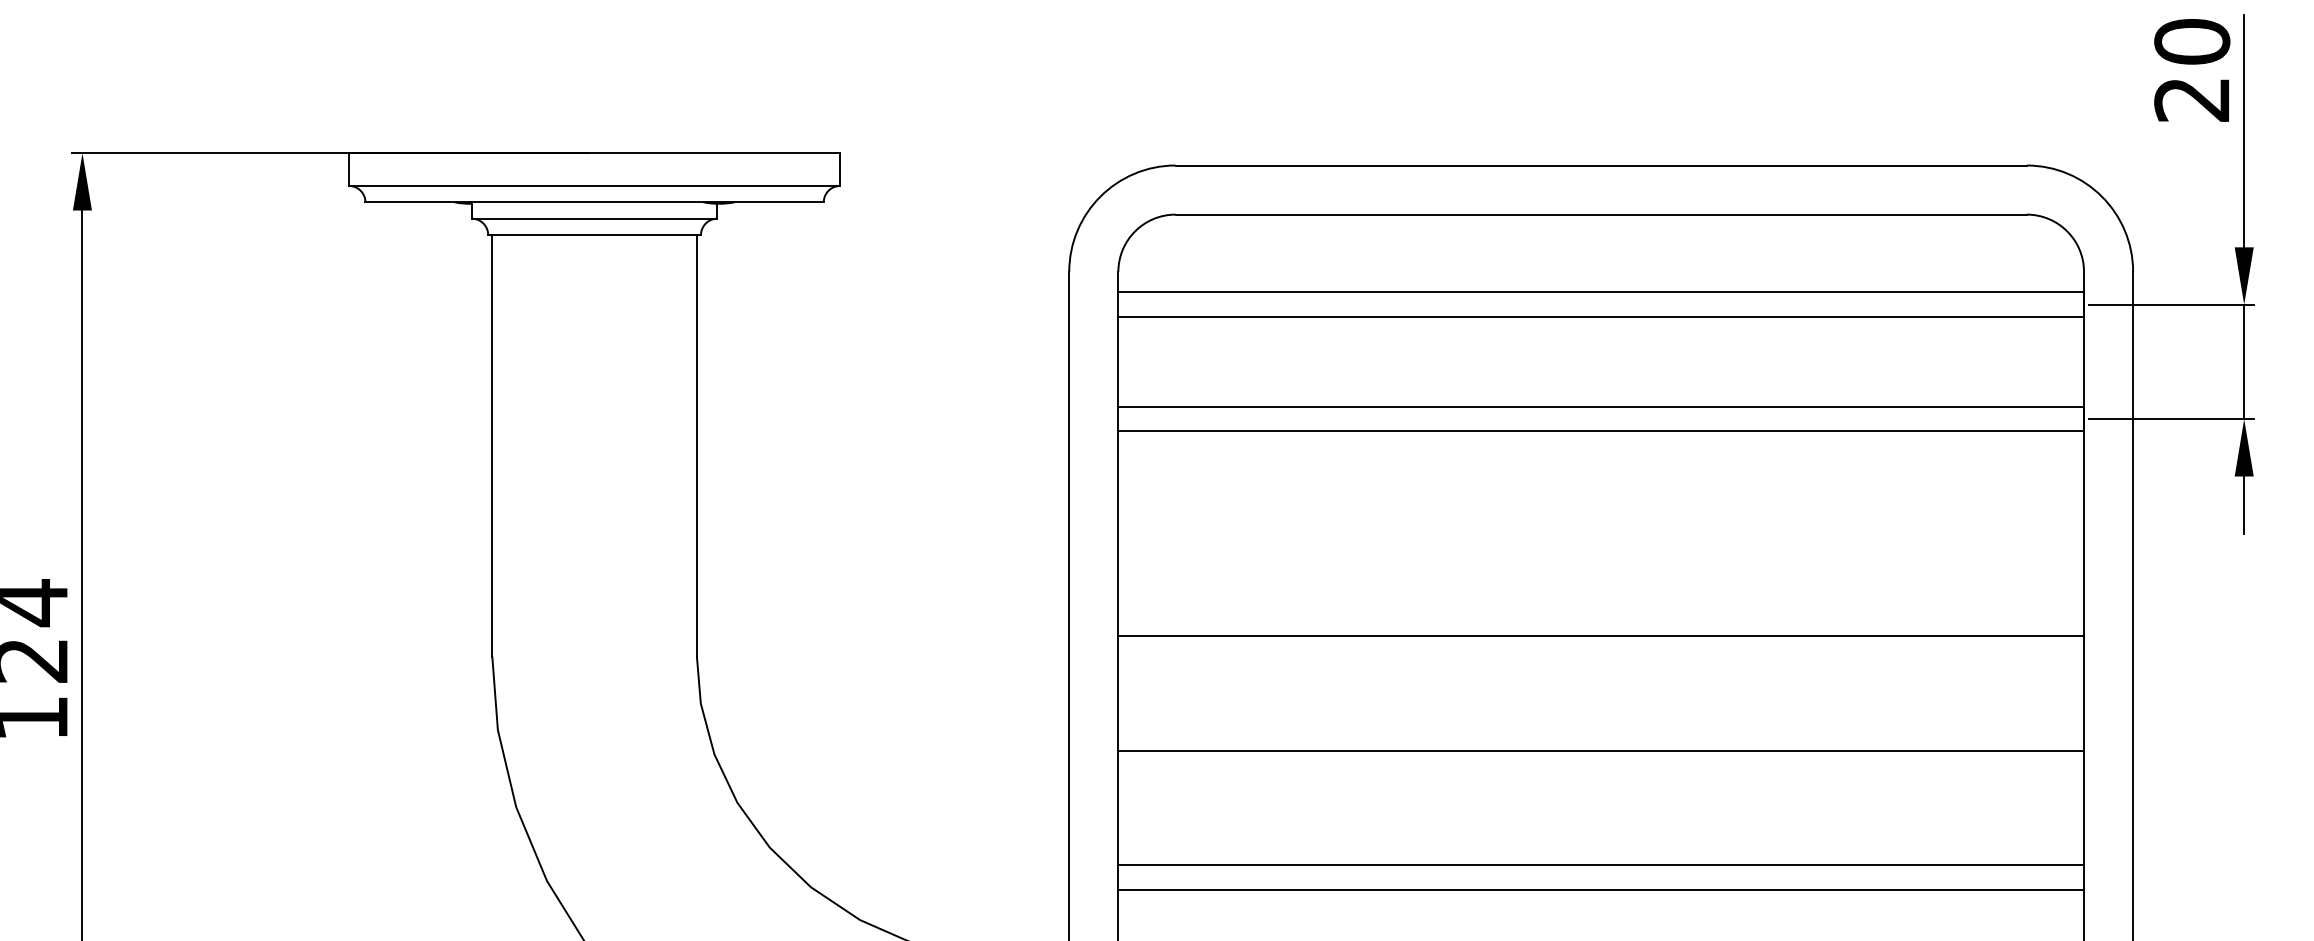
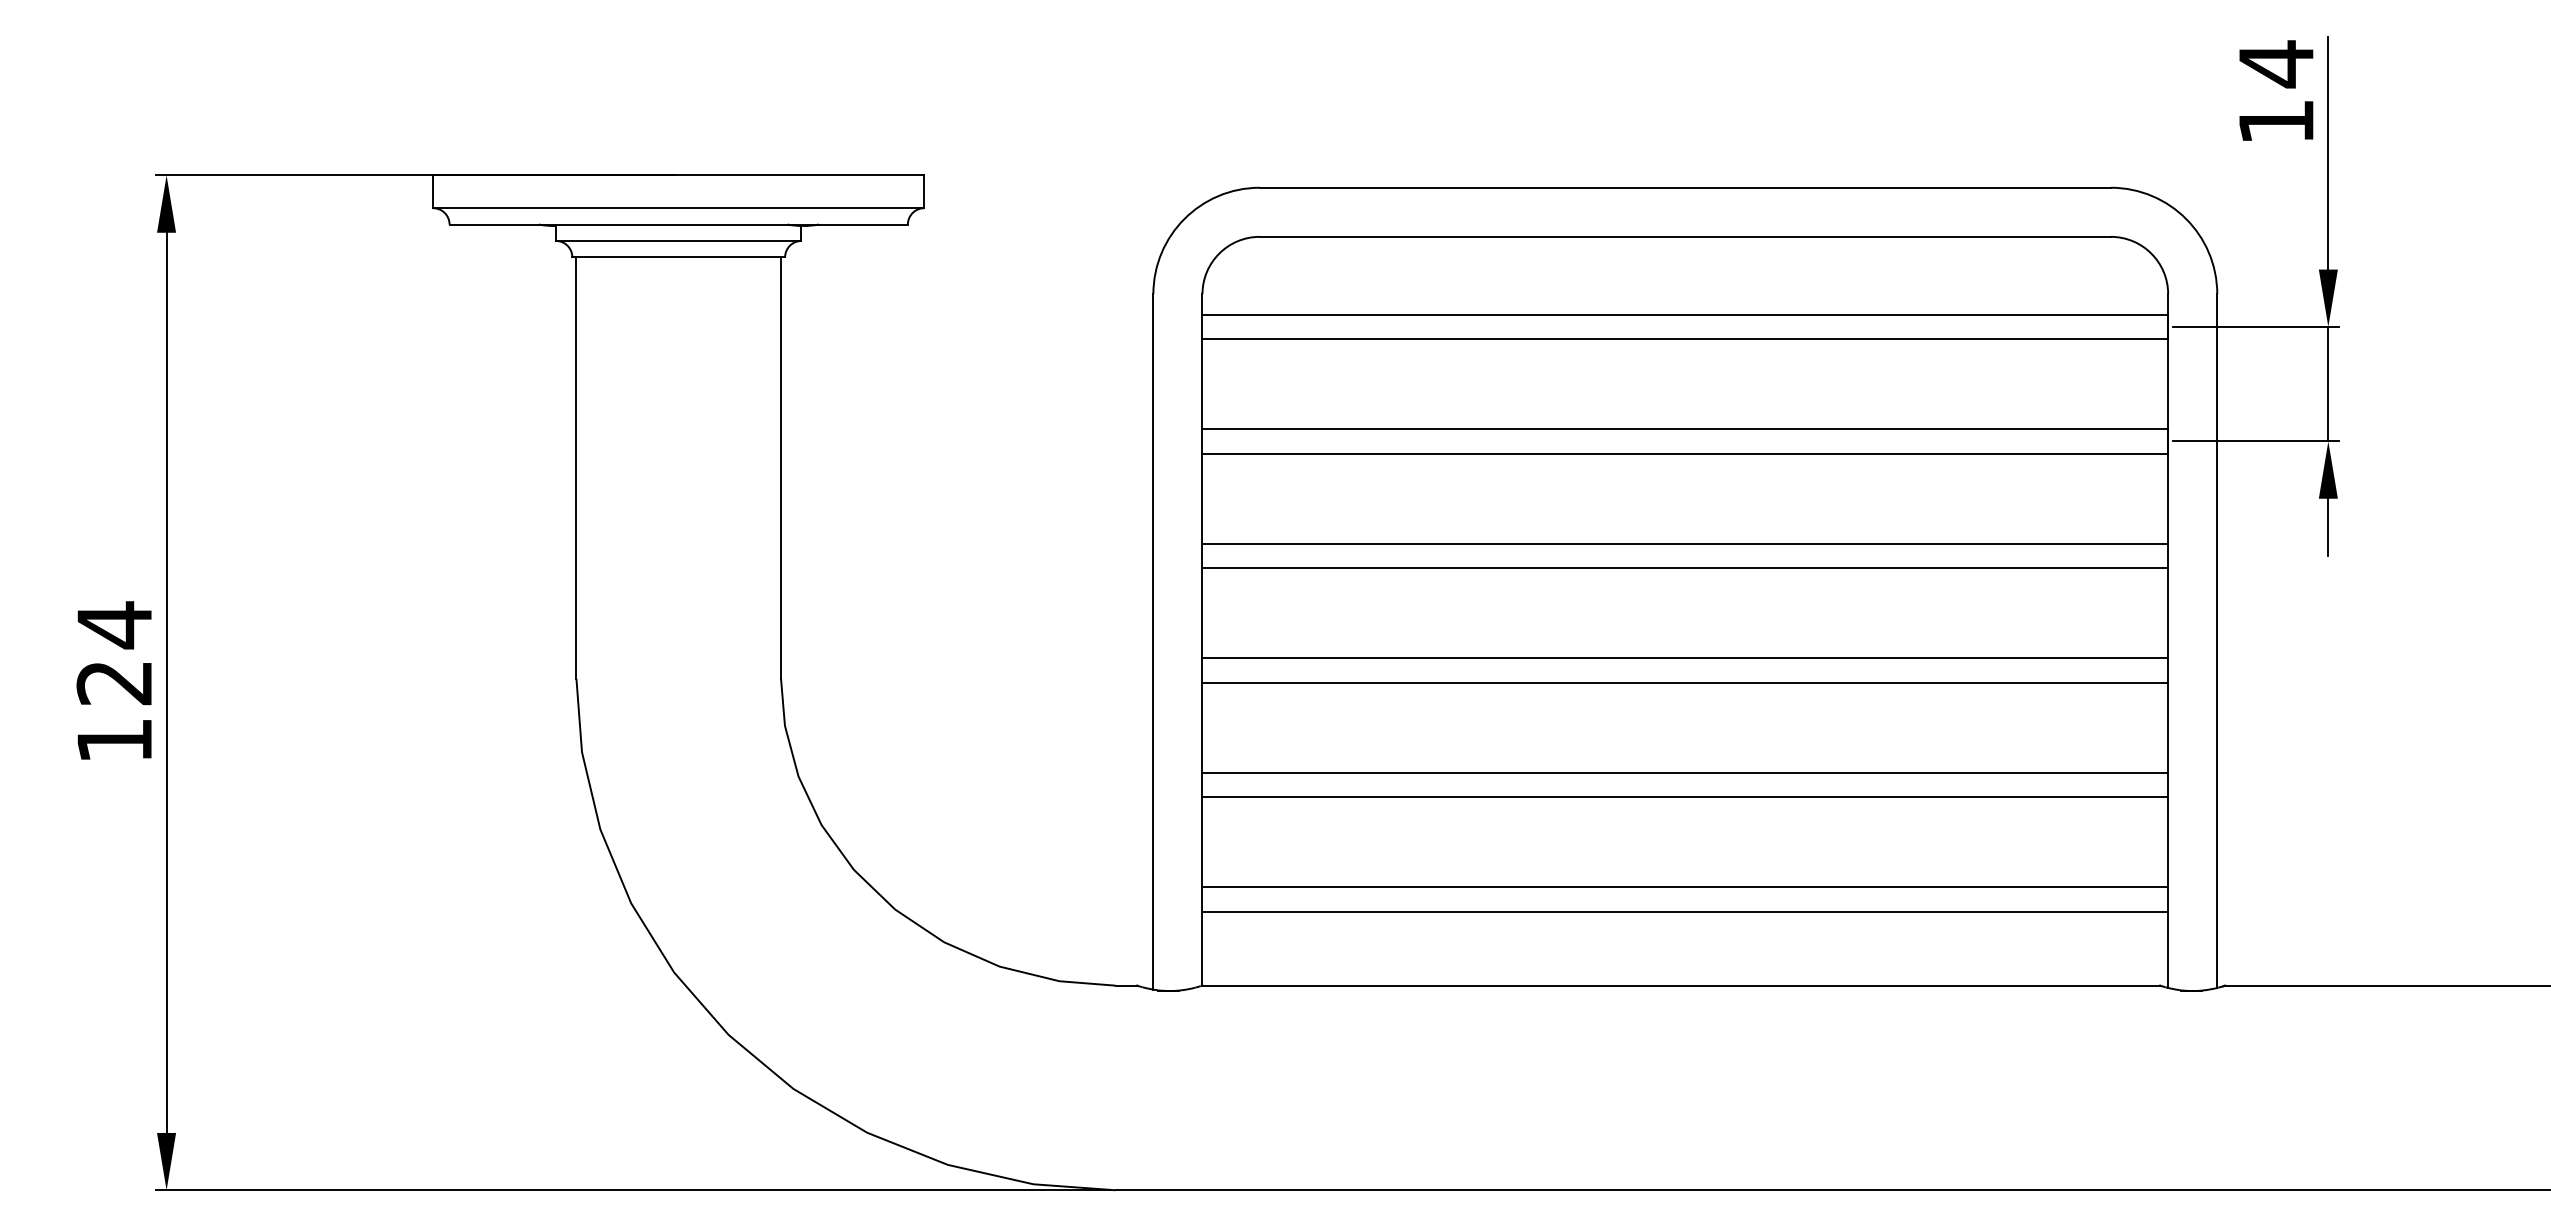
text: (2192, 70) -> (2276, 92), 20 -> 14
line: (1601, 521) -> (1685, 543), added
line: (1601, 546) -> (1685, 568), added
line: (1601, 660) -> (1685, 682), added
line: (1601, 775) -> (1685, 797), added

